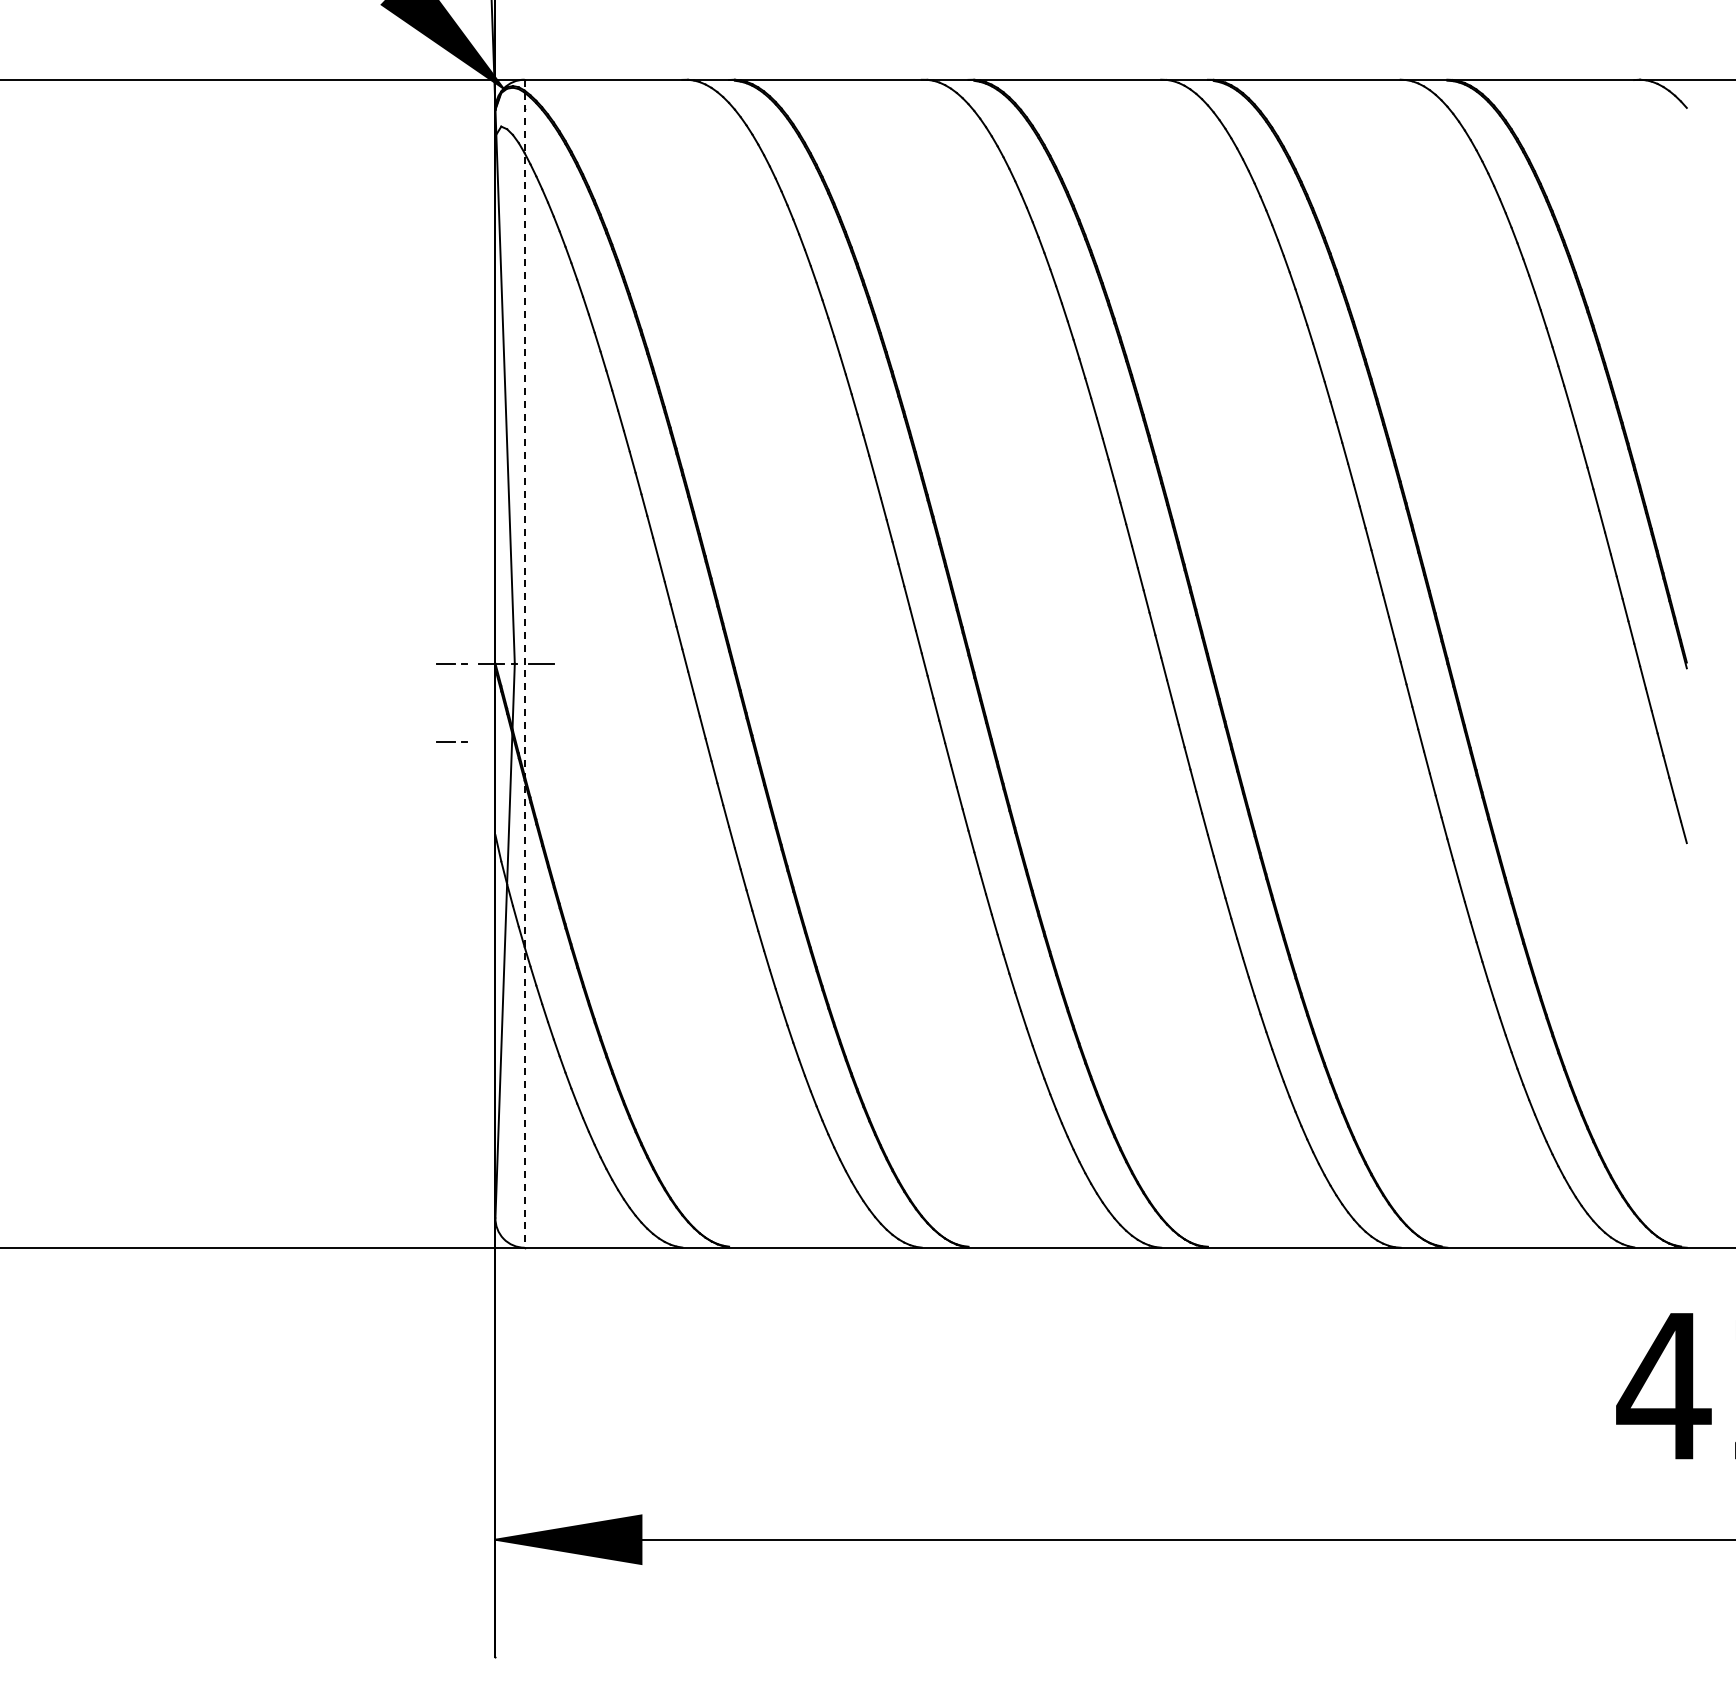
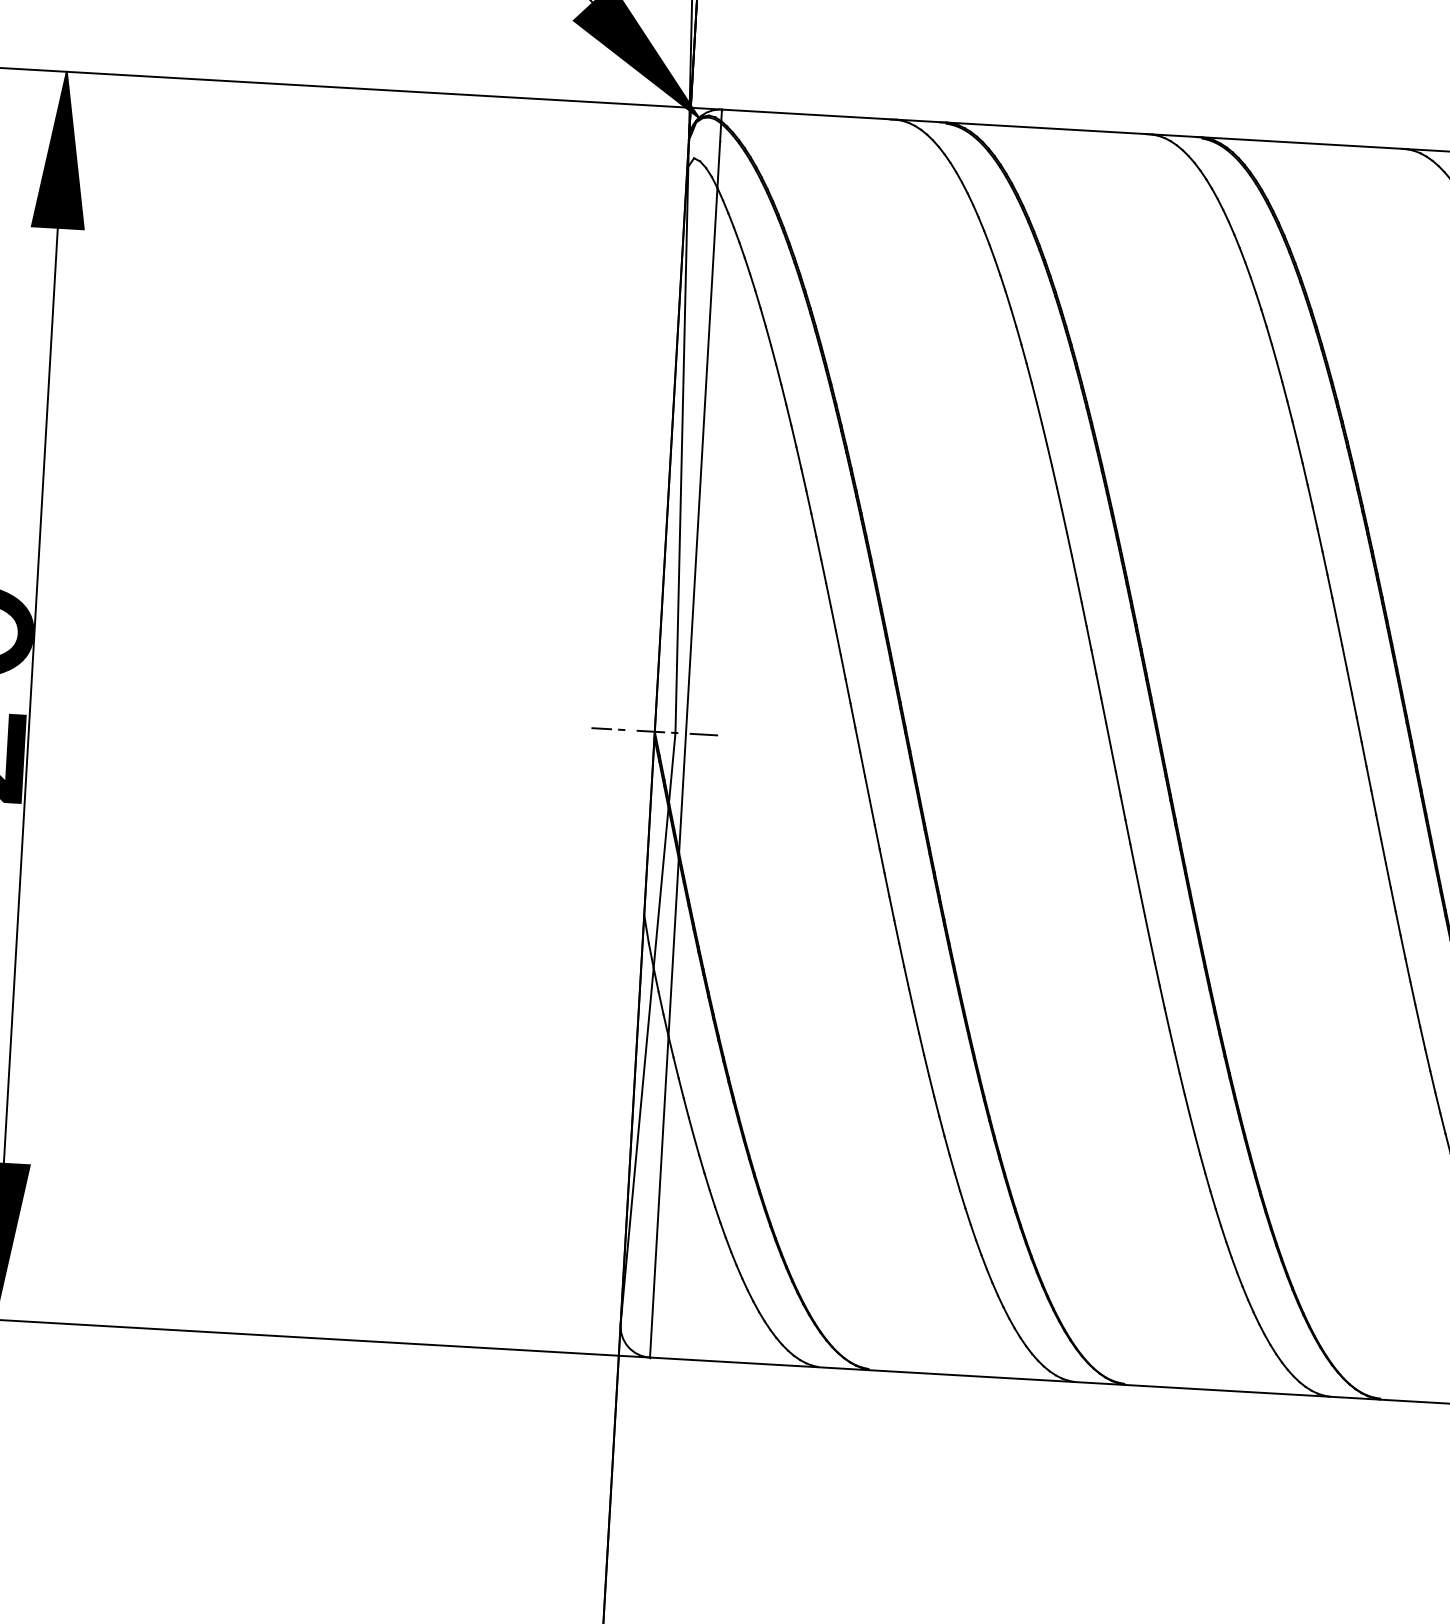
line: (524, 664) -> (685, 734), dashed -> solid
line: (451, 741) -> (603, 812), removed

